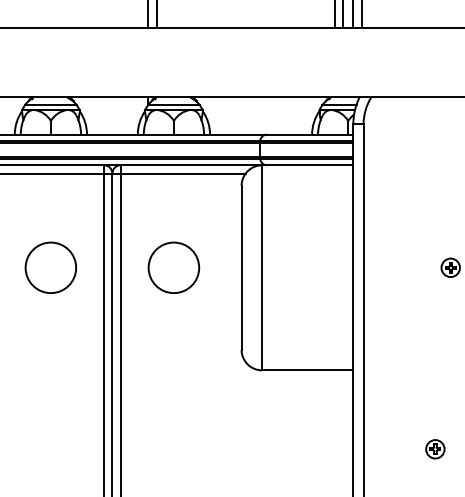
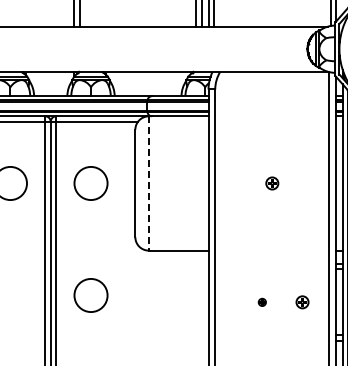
line: (261, 267) -> (148, 183), solid -> dashed
circle: (173, 438) -> (90, 295), added
part: (435, 449) -> (262, 302), size x0.6

